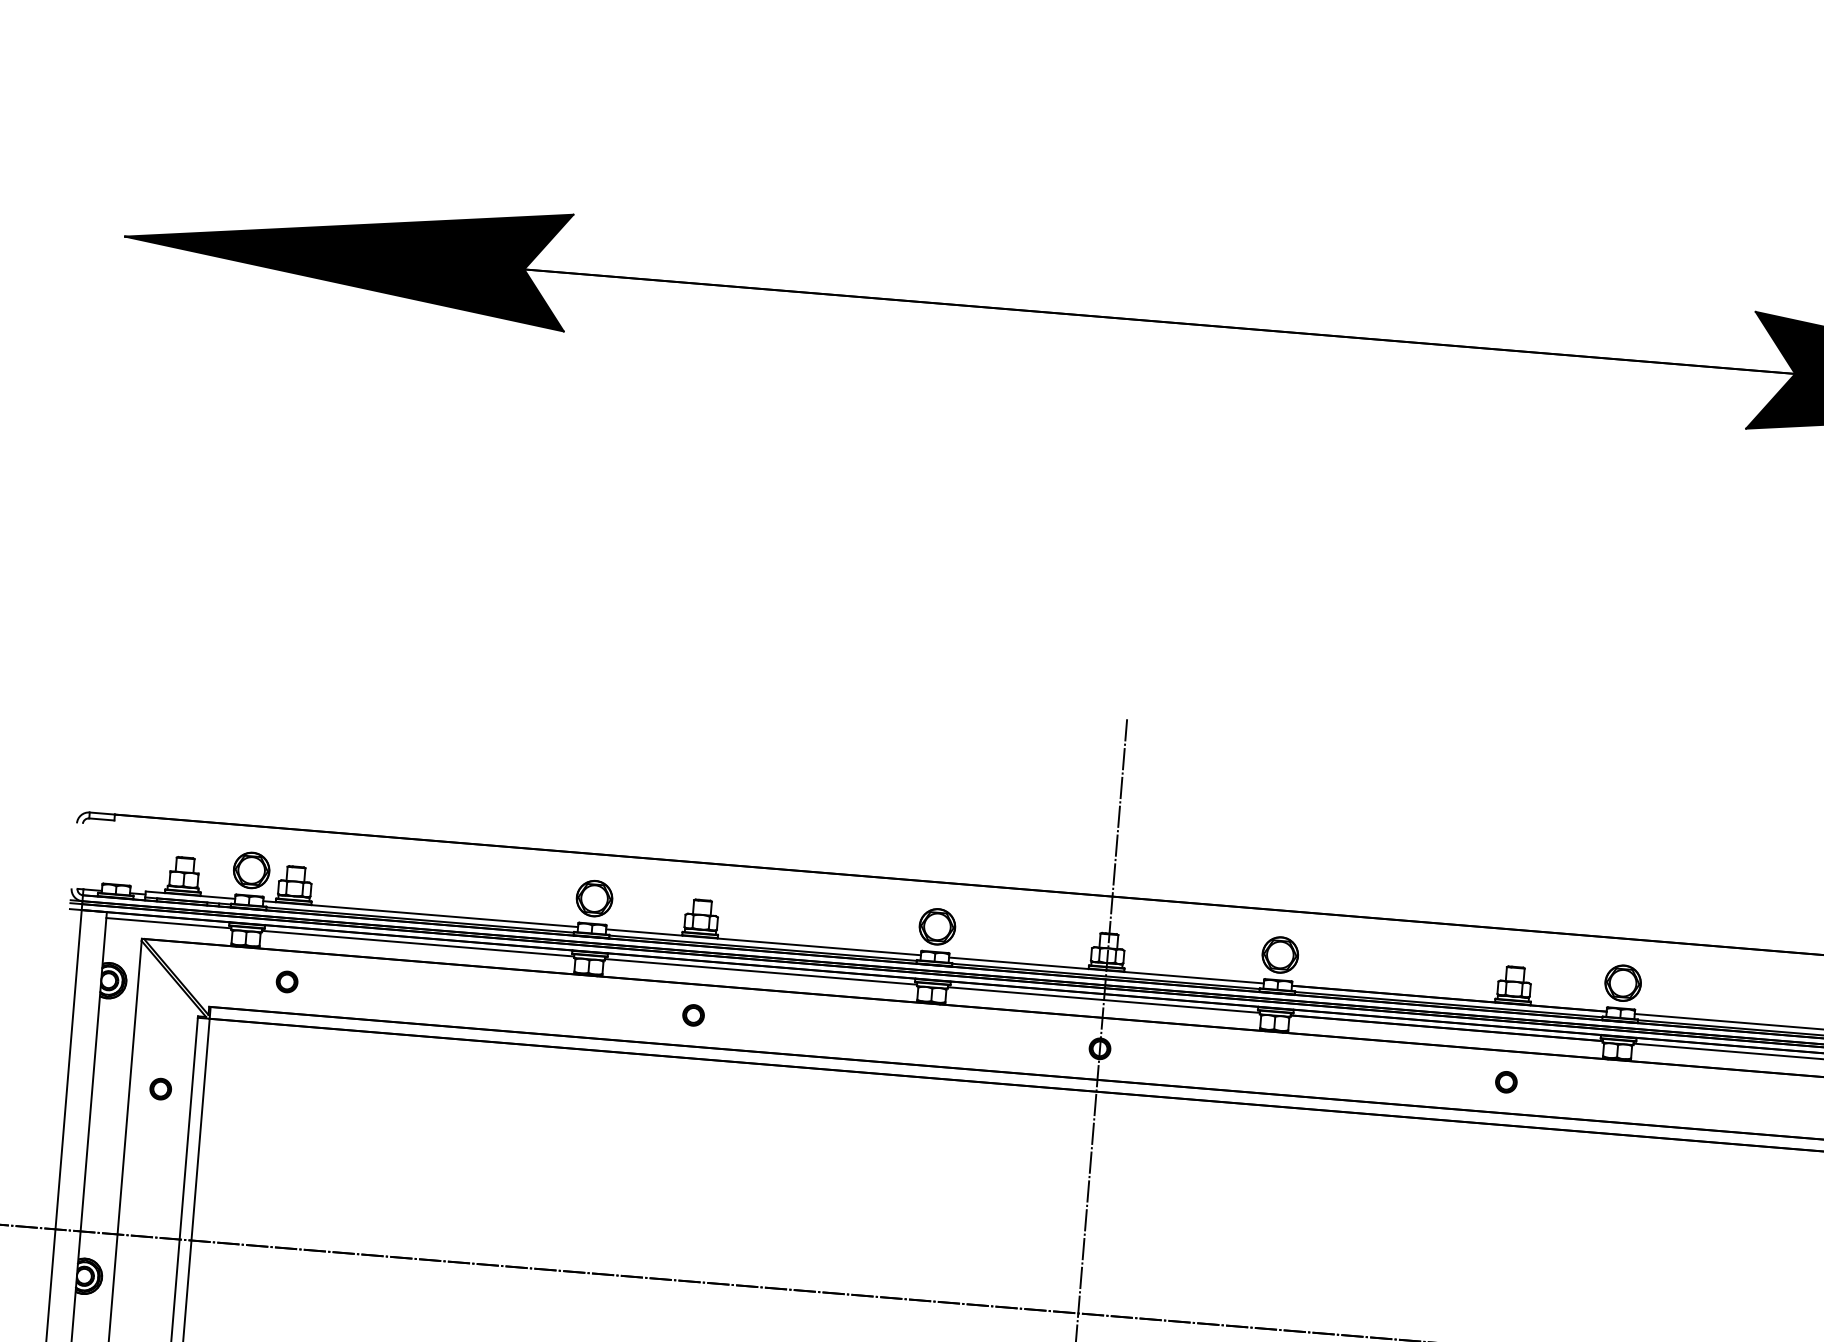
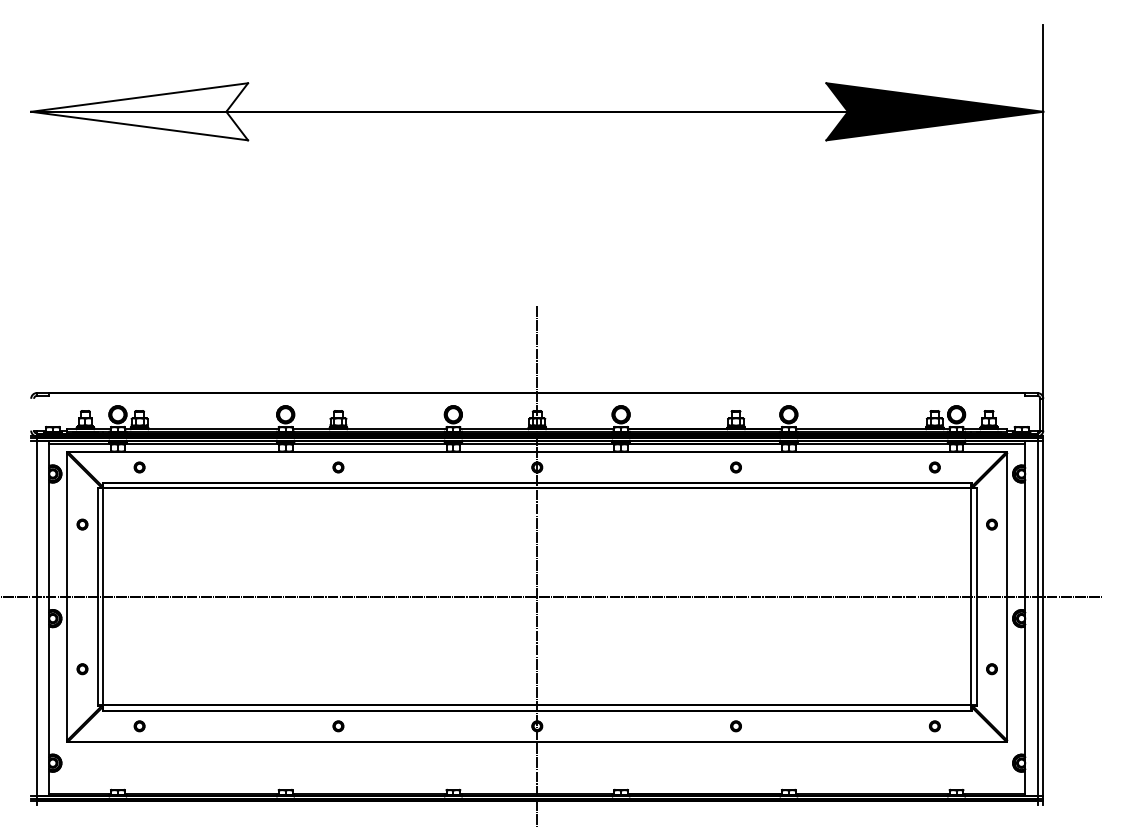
fill: (346, 254) -> (139, 111), removed

